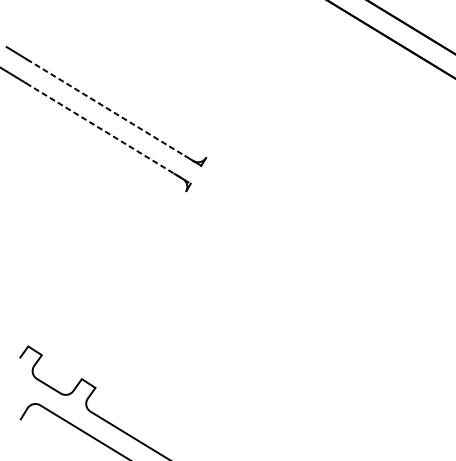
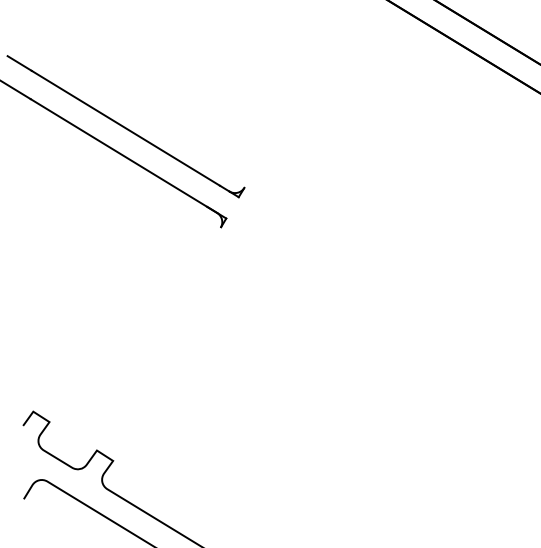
line: (106, 107) -> (126, 128), dashed -> solid
line: (108, 133) -> (128, 158), dashed -> solid

